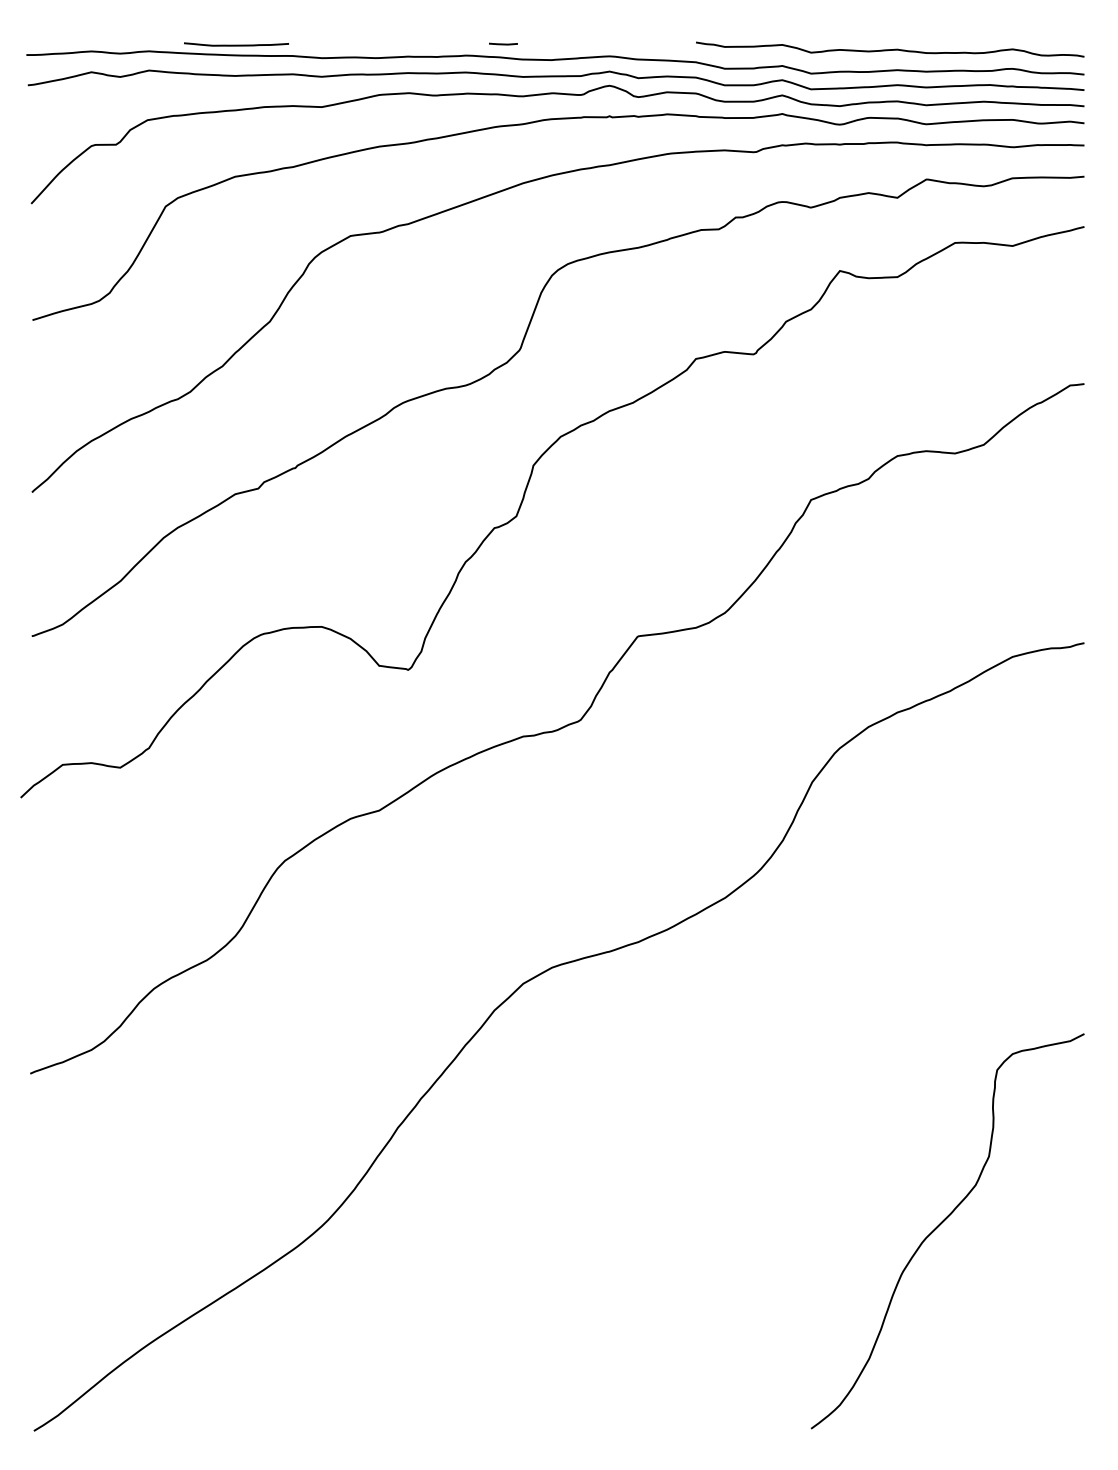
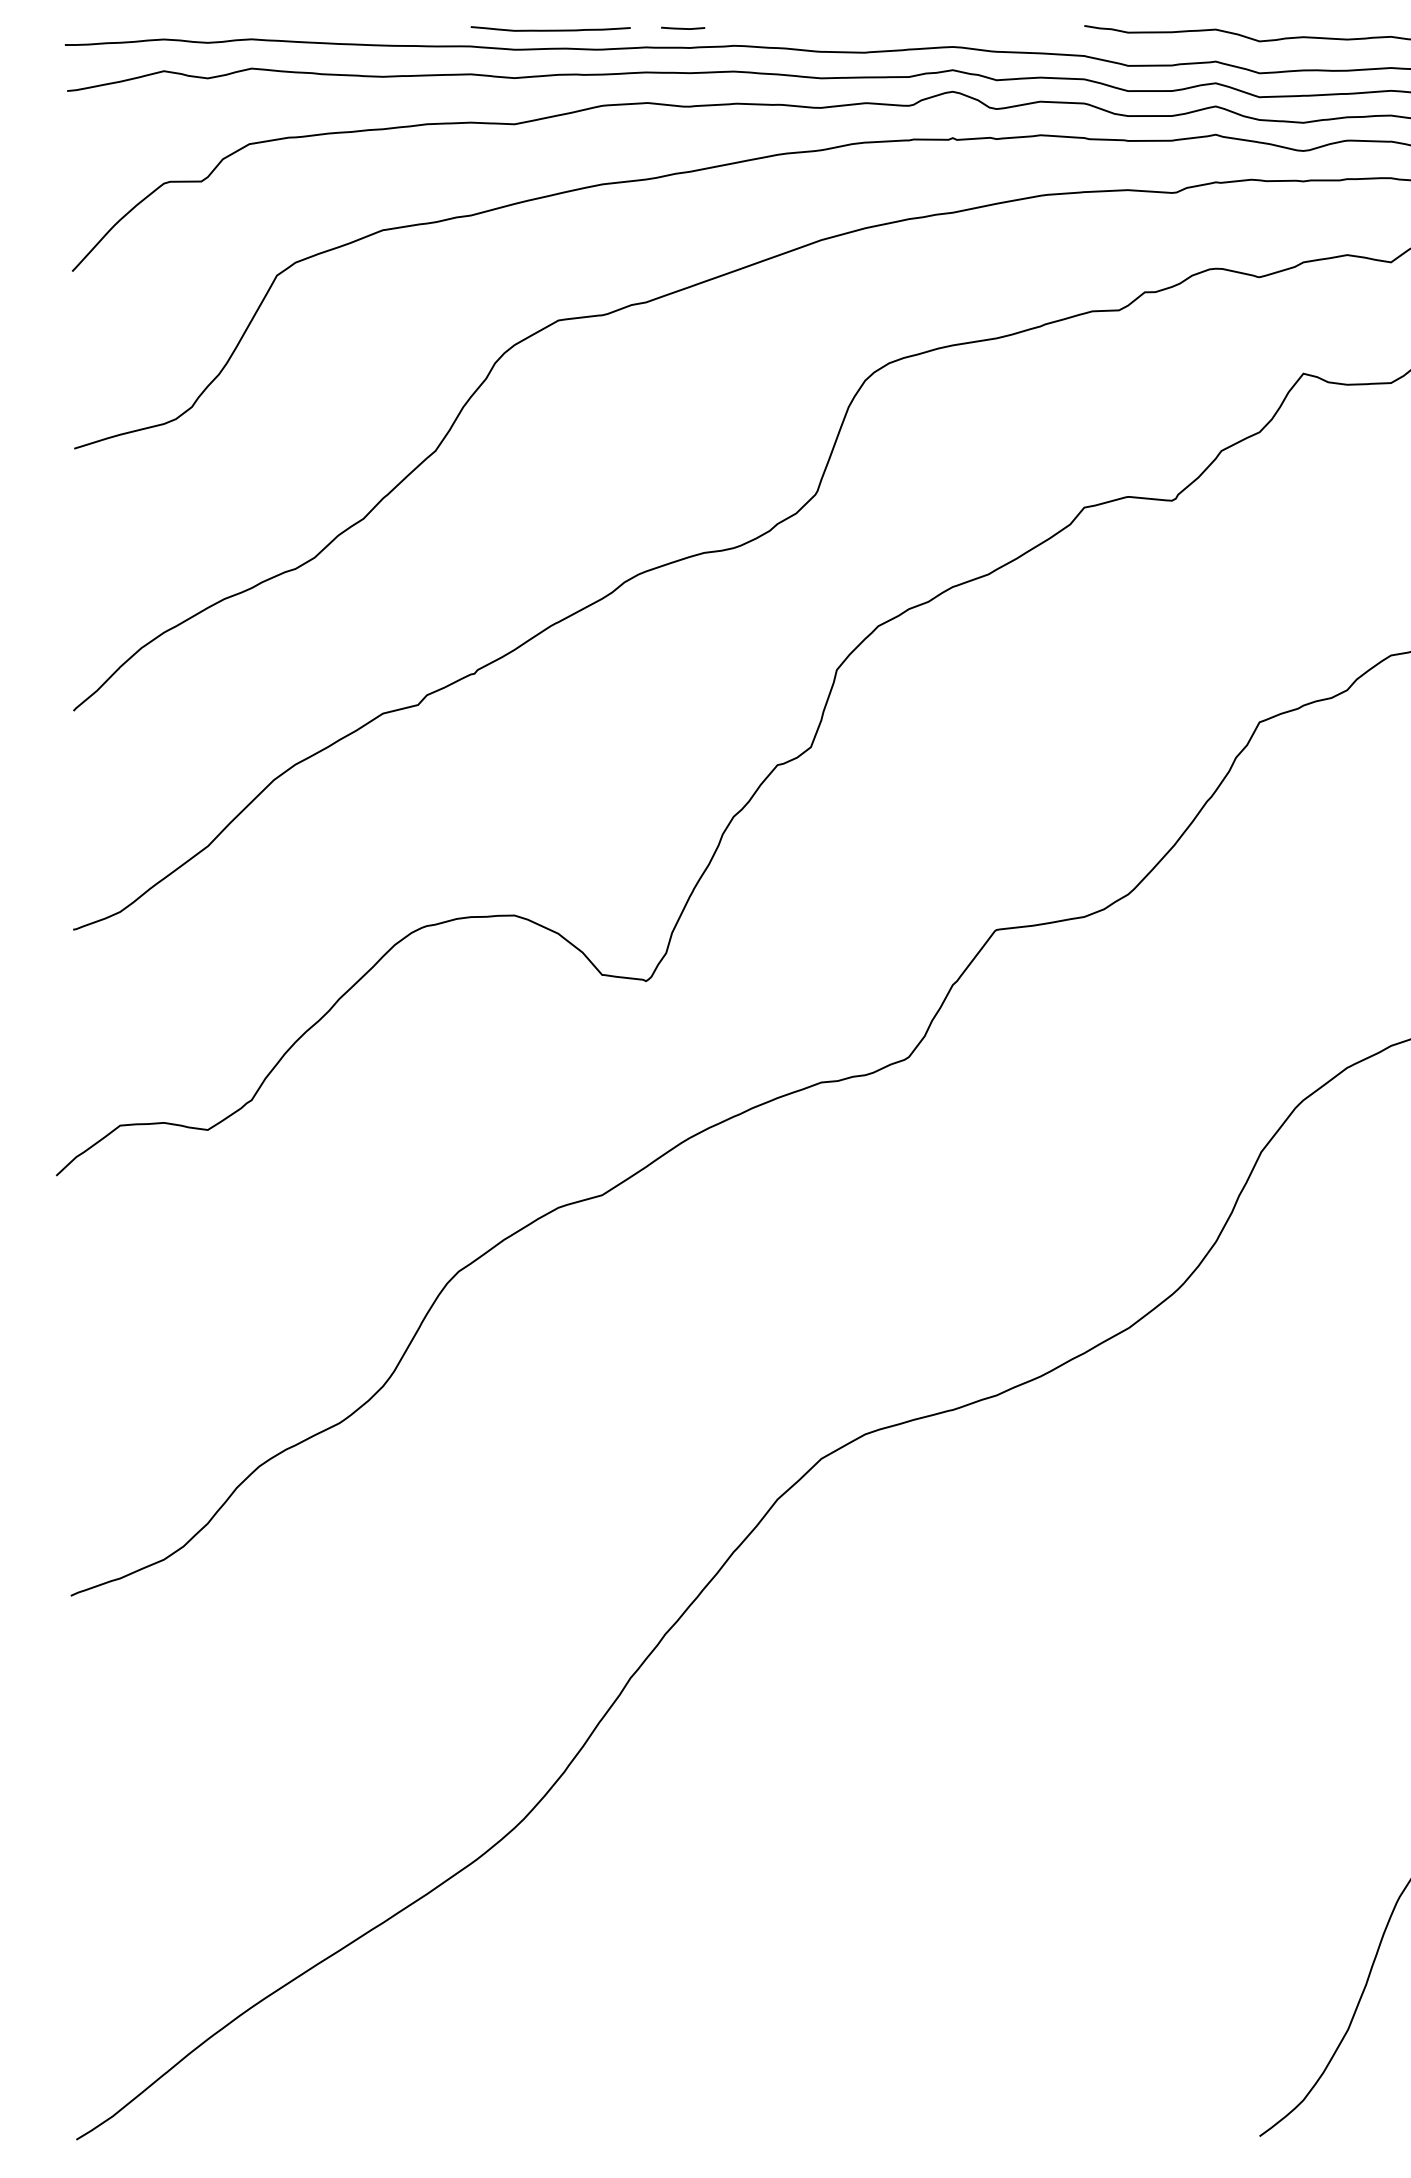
line: (503, 43) -> (683, 27), moved
curve: (236, 44) -> (550, 28), moved

